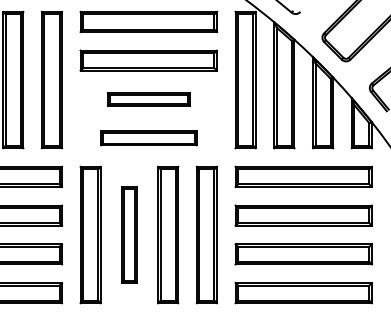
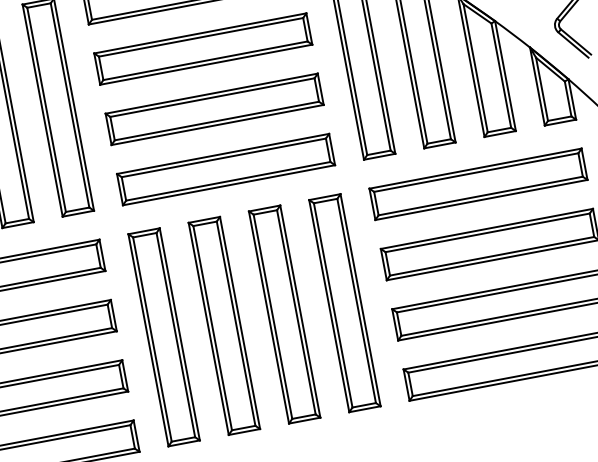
part: (148, 99) -> (214, 109), size x1.67
part: (148, 138) -> (225, 170), size x1.43
part: (129, 234) -> (224, 325), size x1.43

